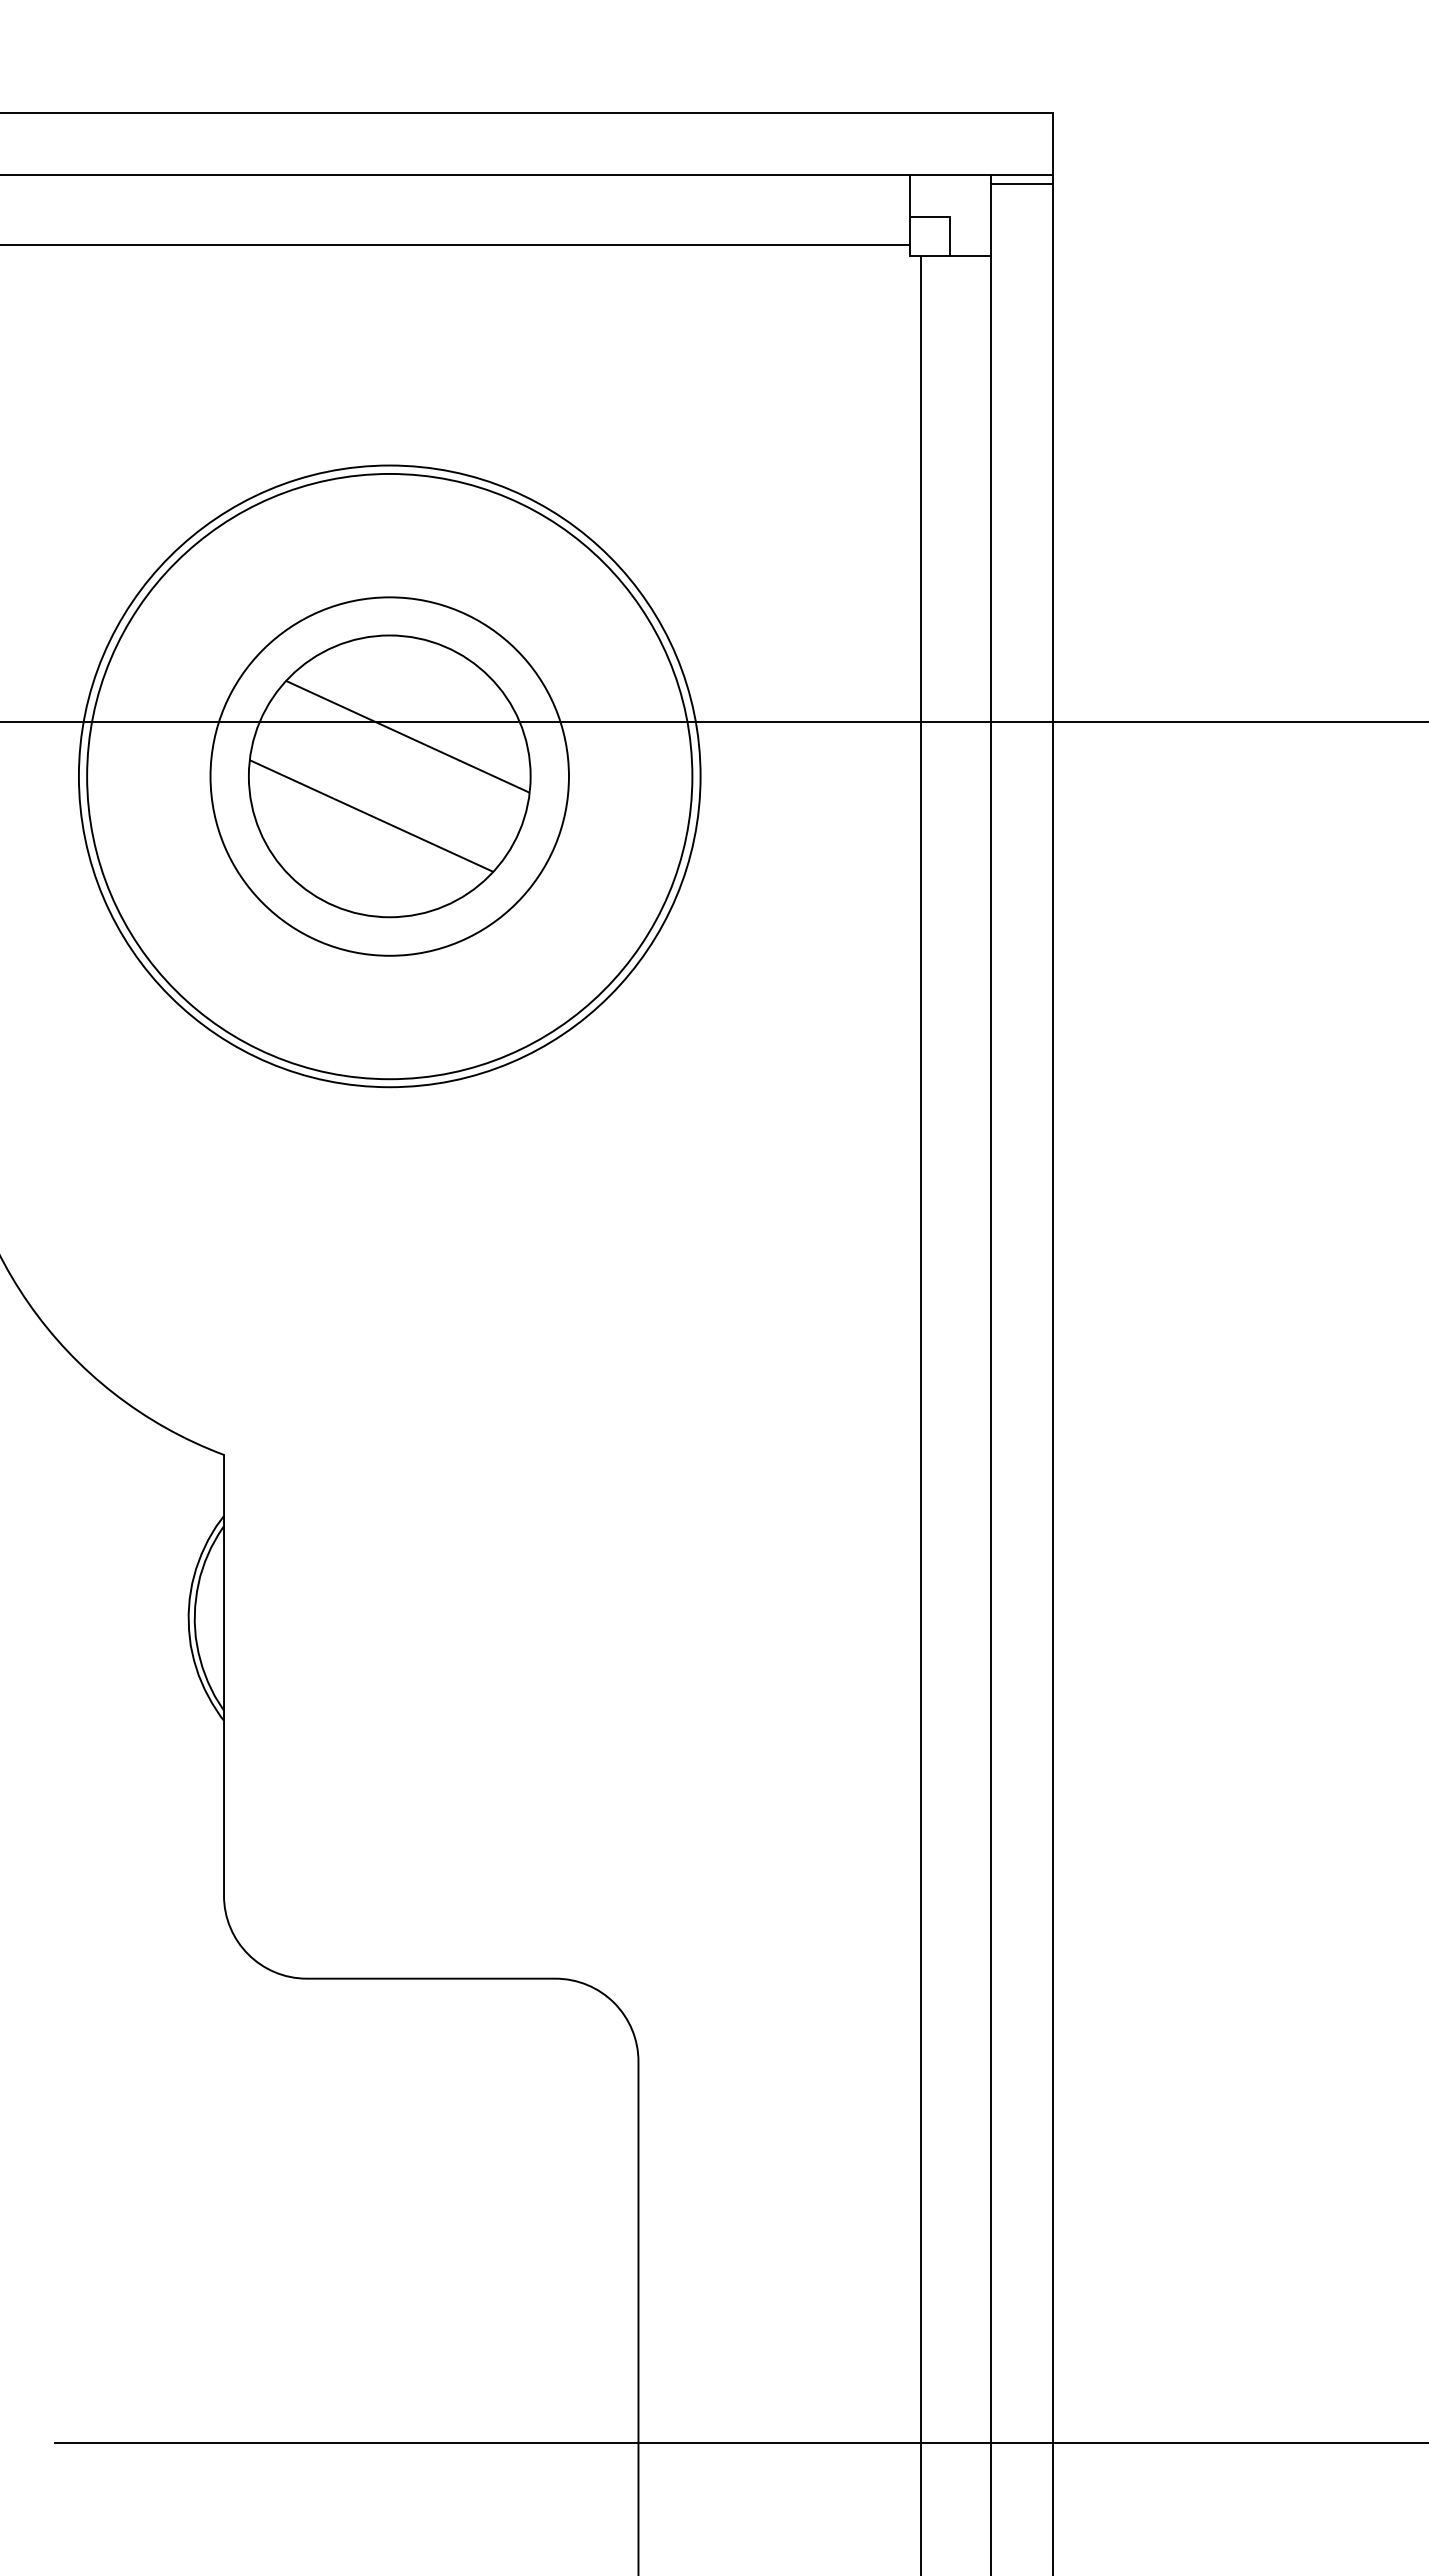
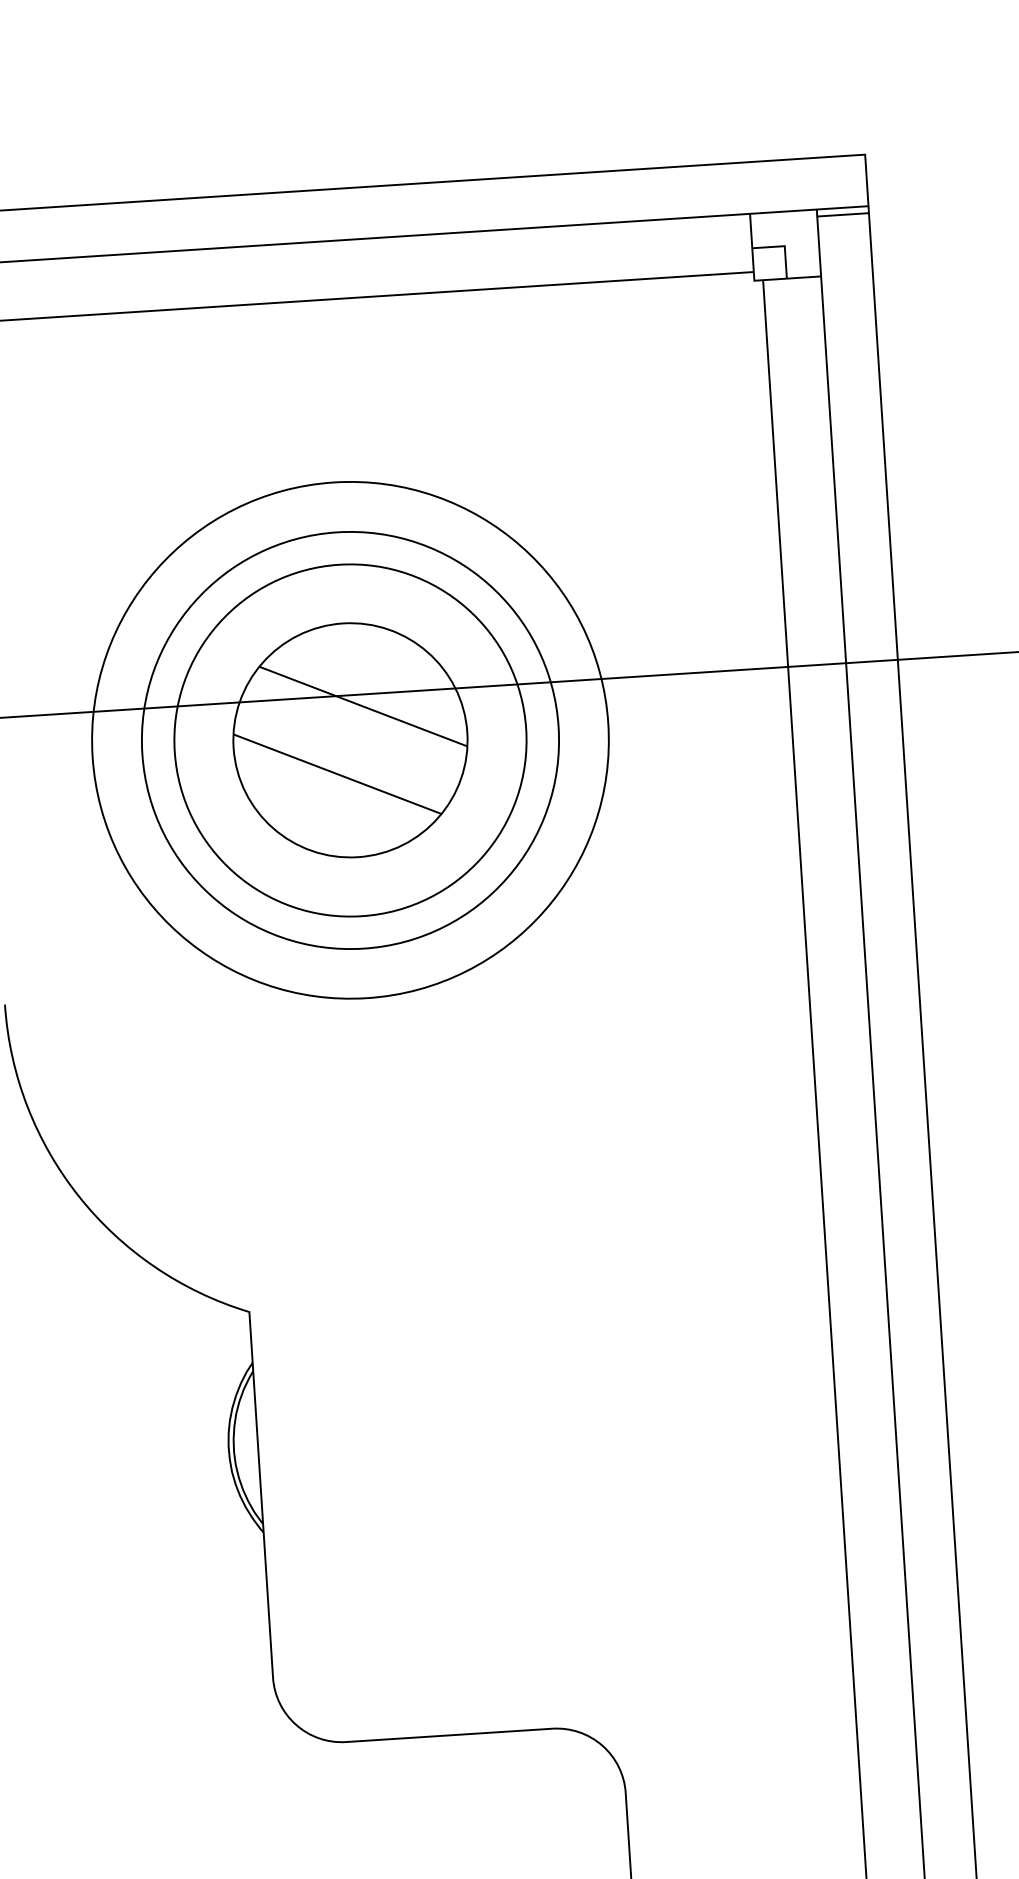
circle: (389, 776) -> (350, 740), size x0.7
circle: (389, 776) -> (350, 740), size x1.4

